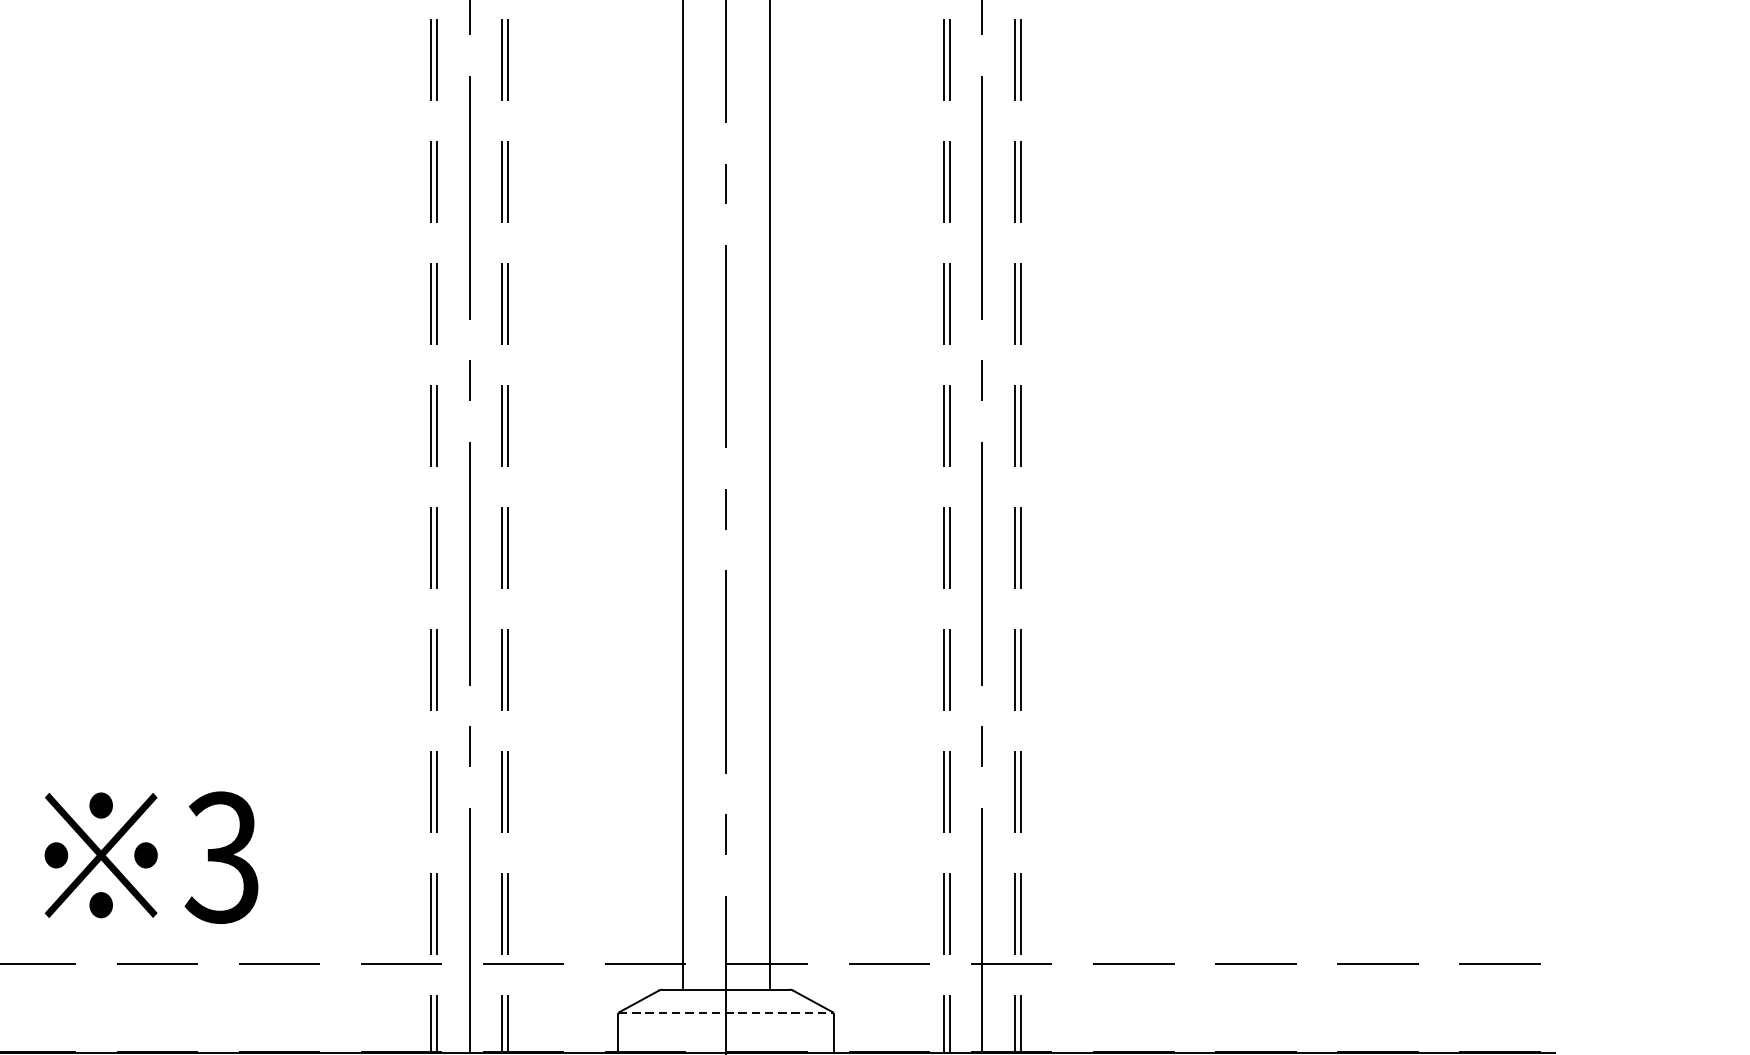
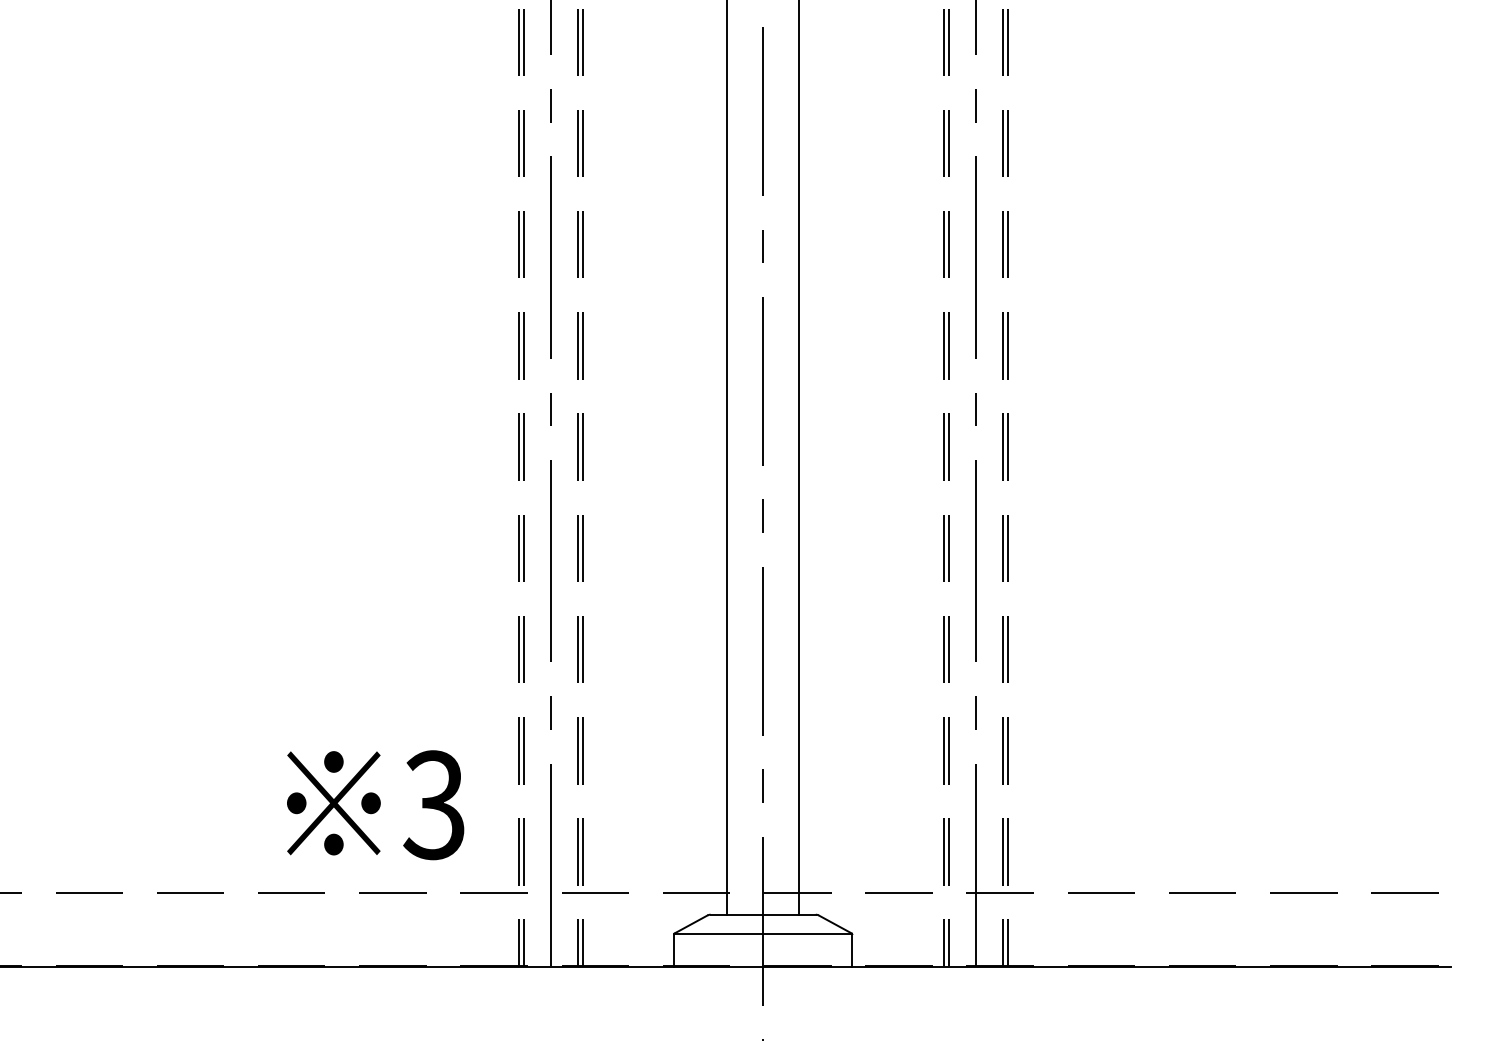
text: (151, 858) -> (375, 805), moved
line: (726, 1012) -> (763, 933), dashed -> solid

